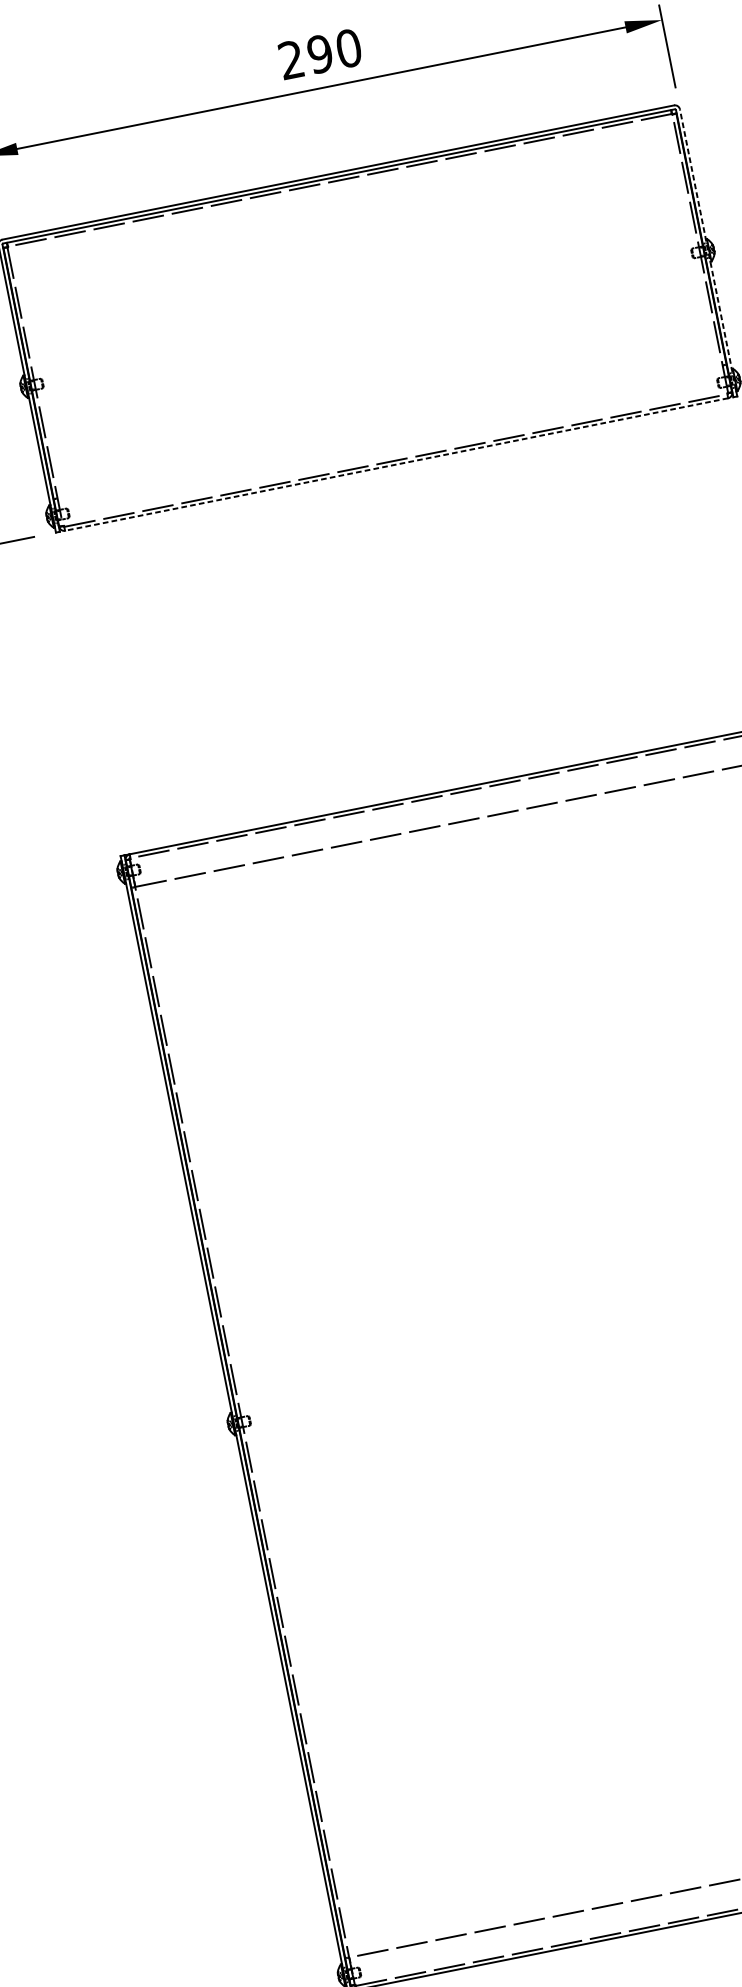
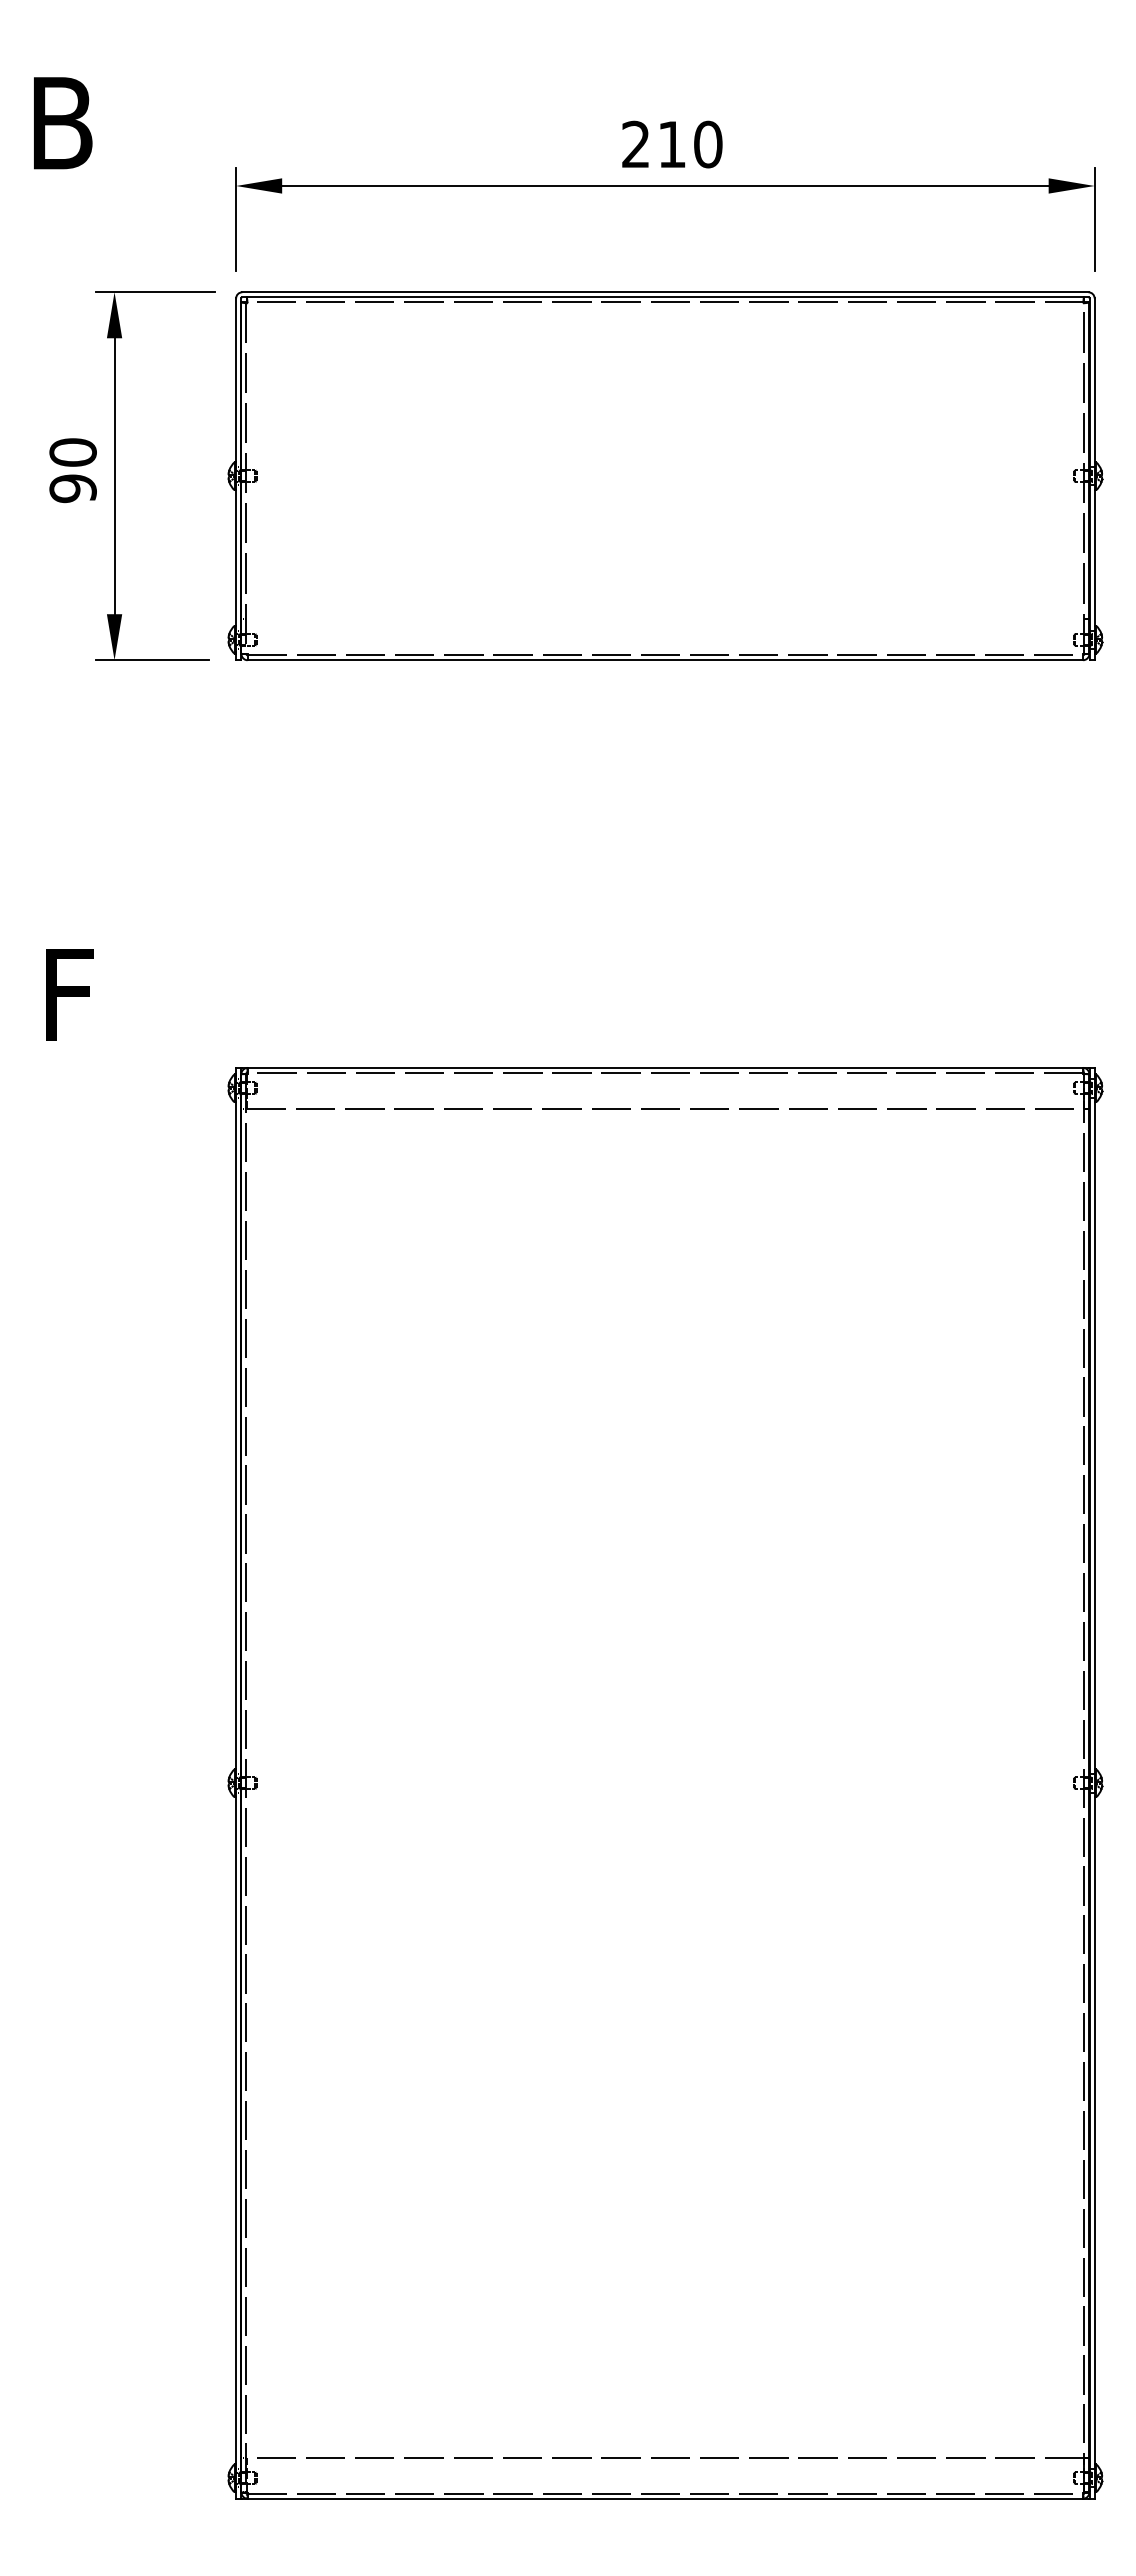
text: (319, 54) -> (671, 144), 290 -> 210
line: (707, 249) -> (1094, 475), dashed -> solid
line: (396, 464) -> (665, 660), dashed -> solid

